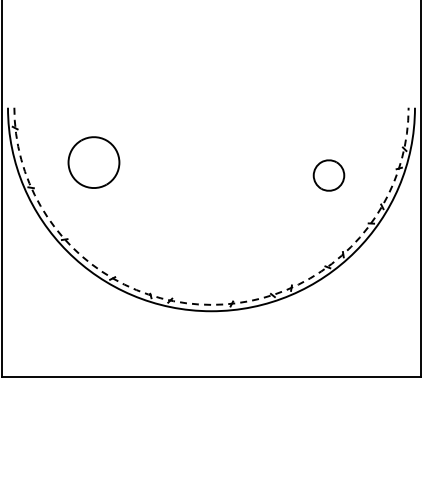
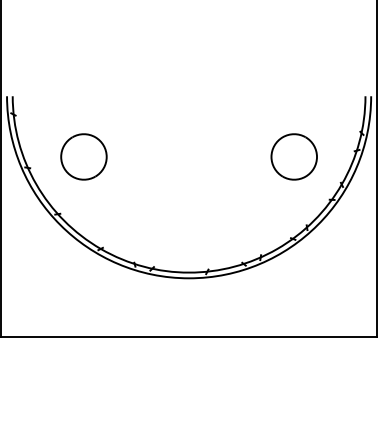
part: (93, 162) -> (83, 156), moved
part: (328, 175) -> (293, 156), size x1.67
arc: (211, 304) -> (189, 272), dashed -> solid

